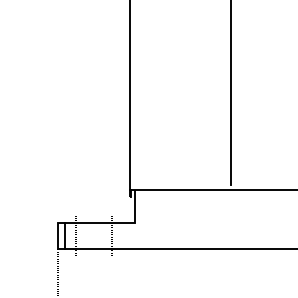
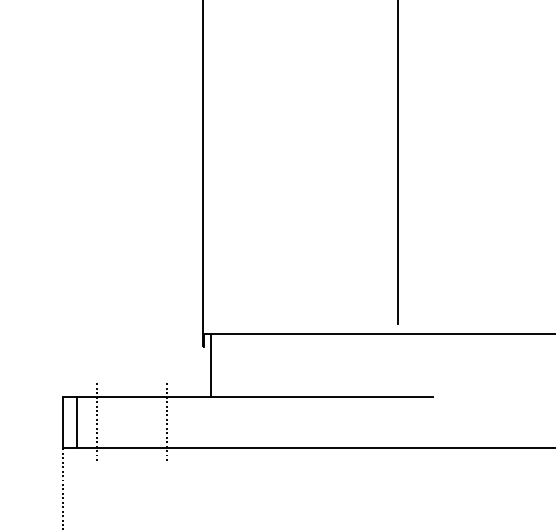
line: (191, 223) -> (320, 398), added

